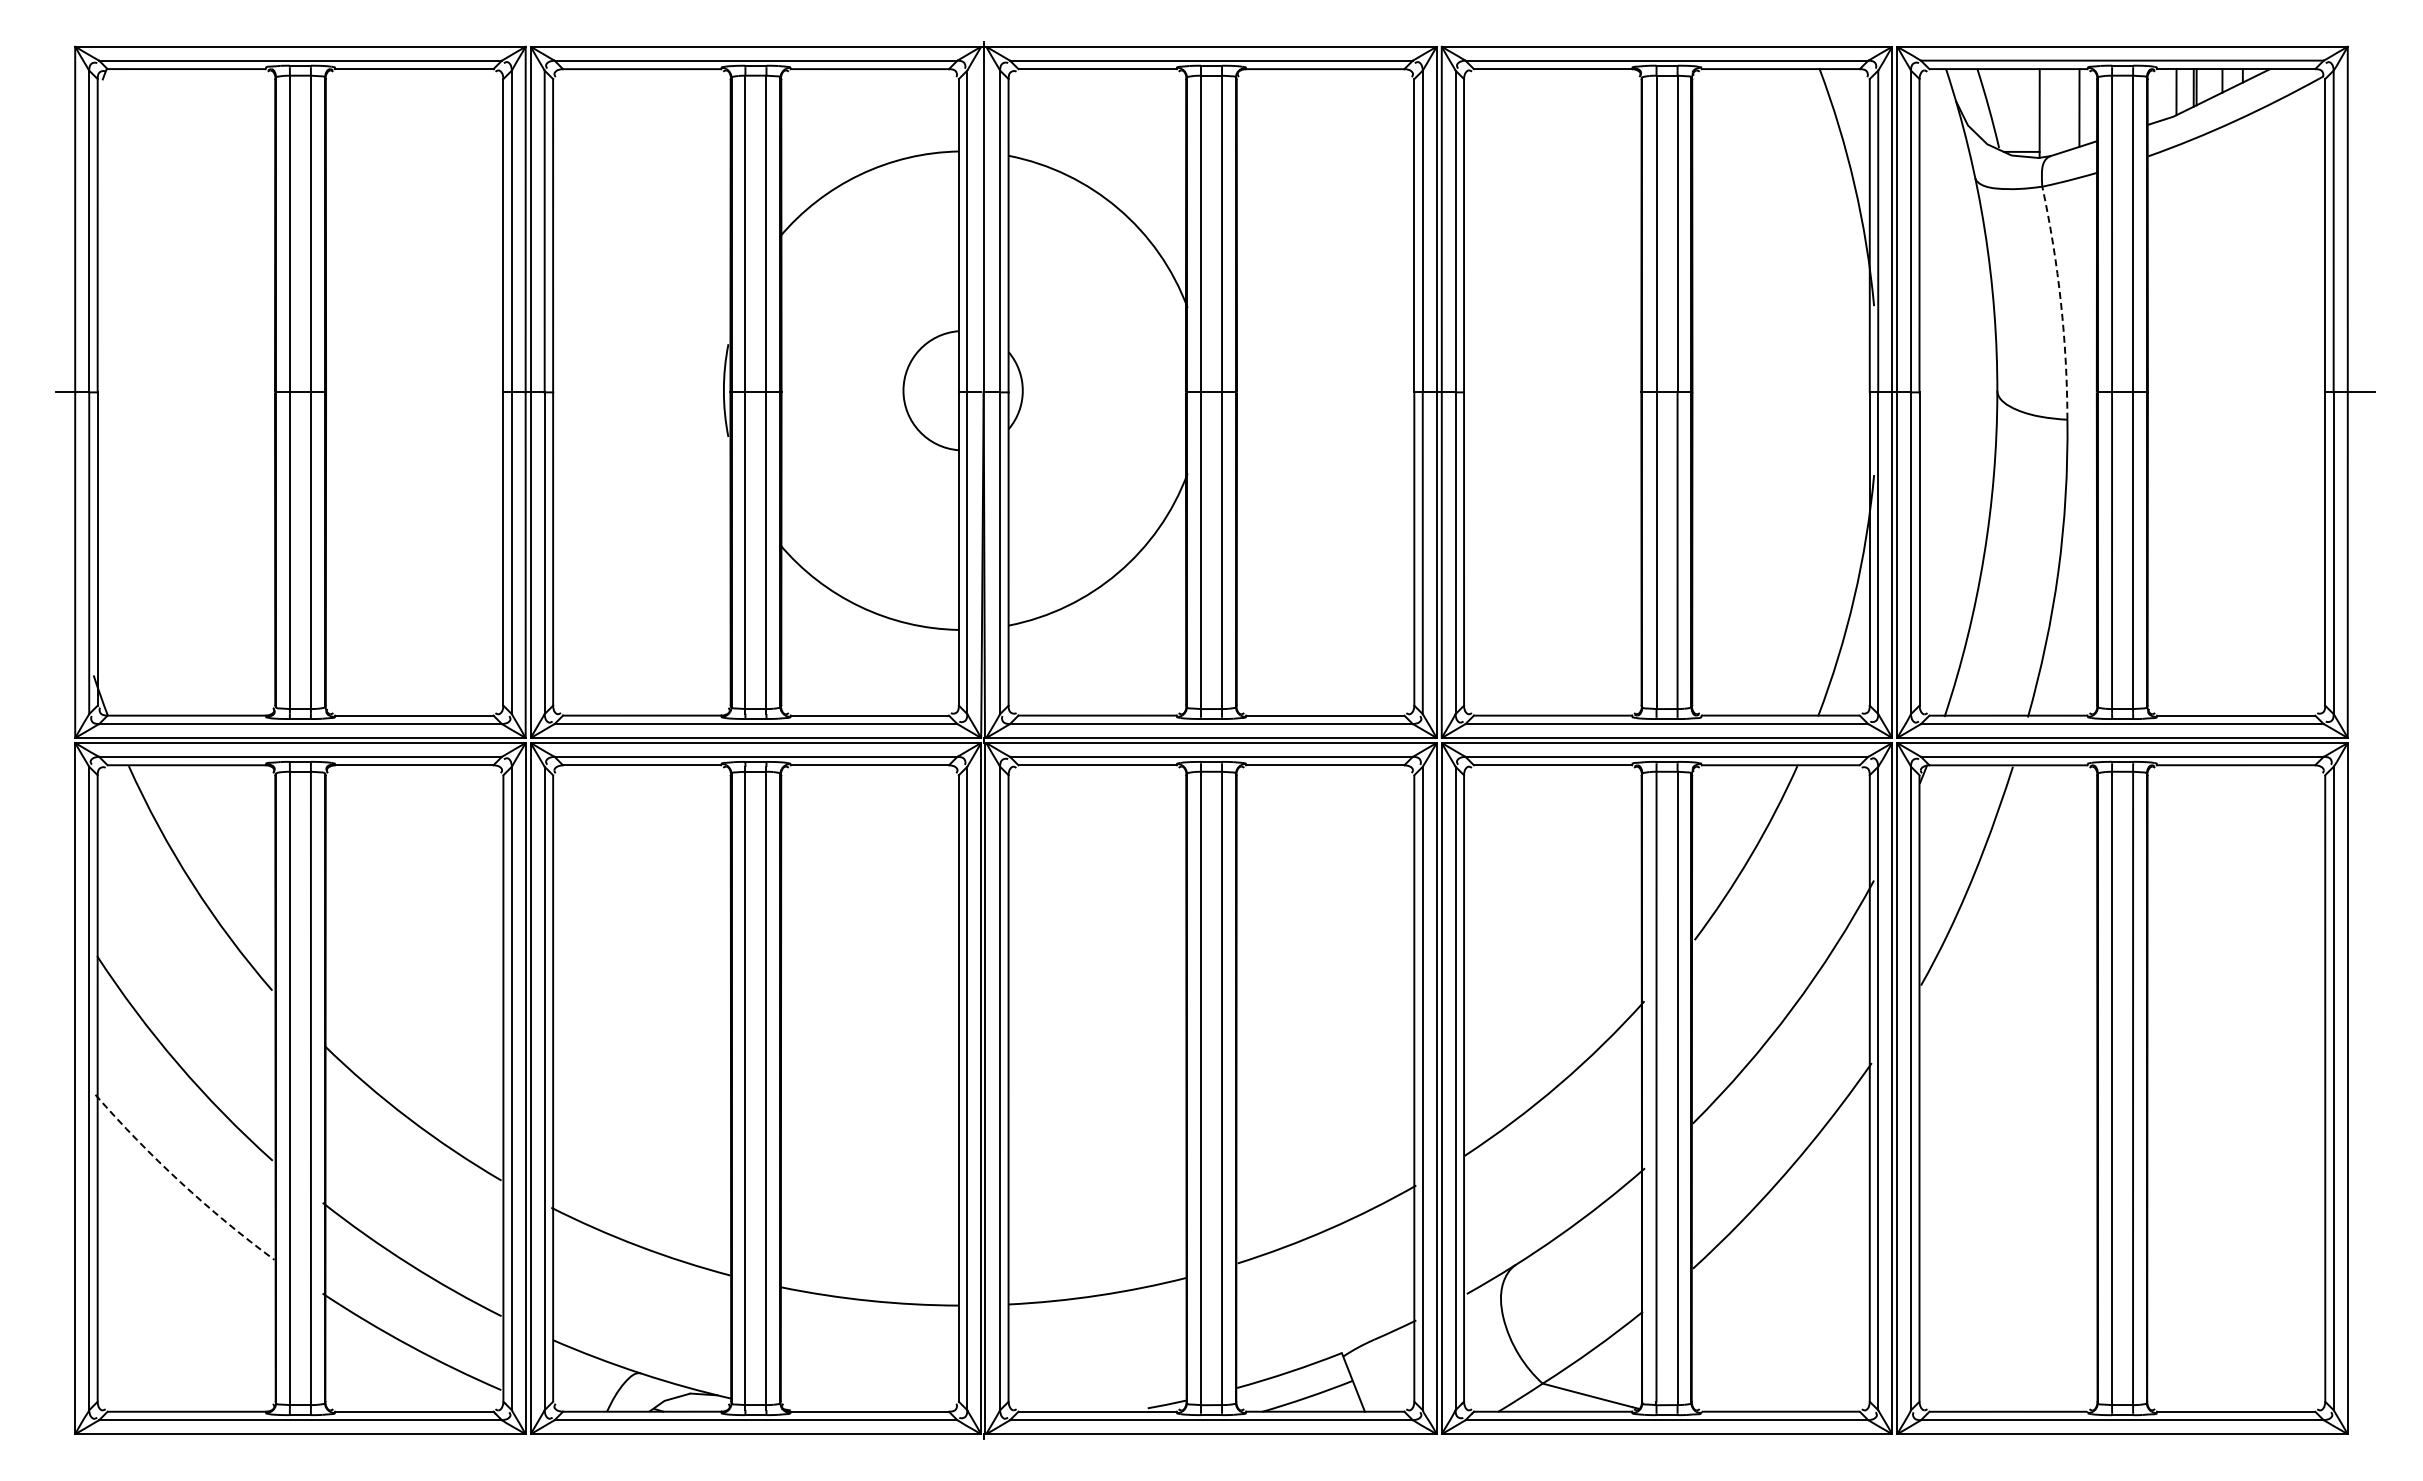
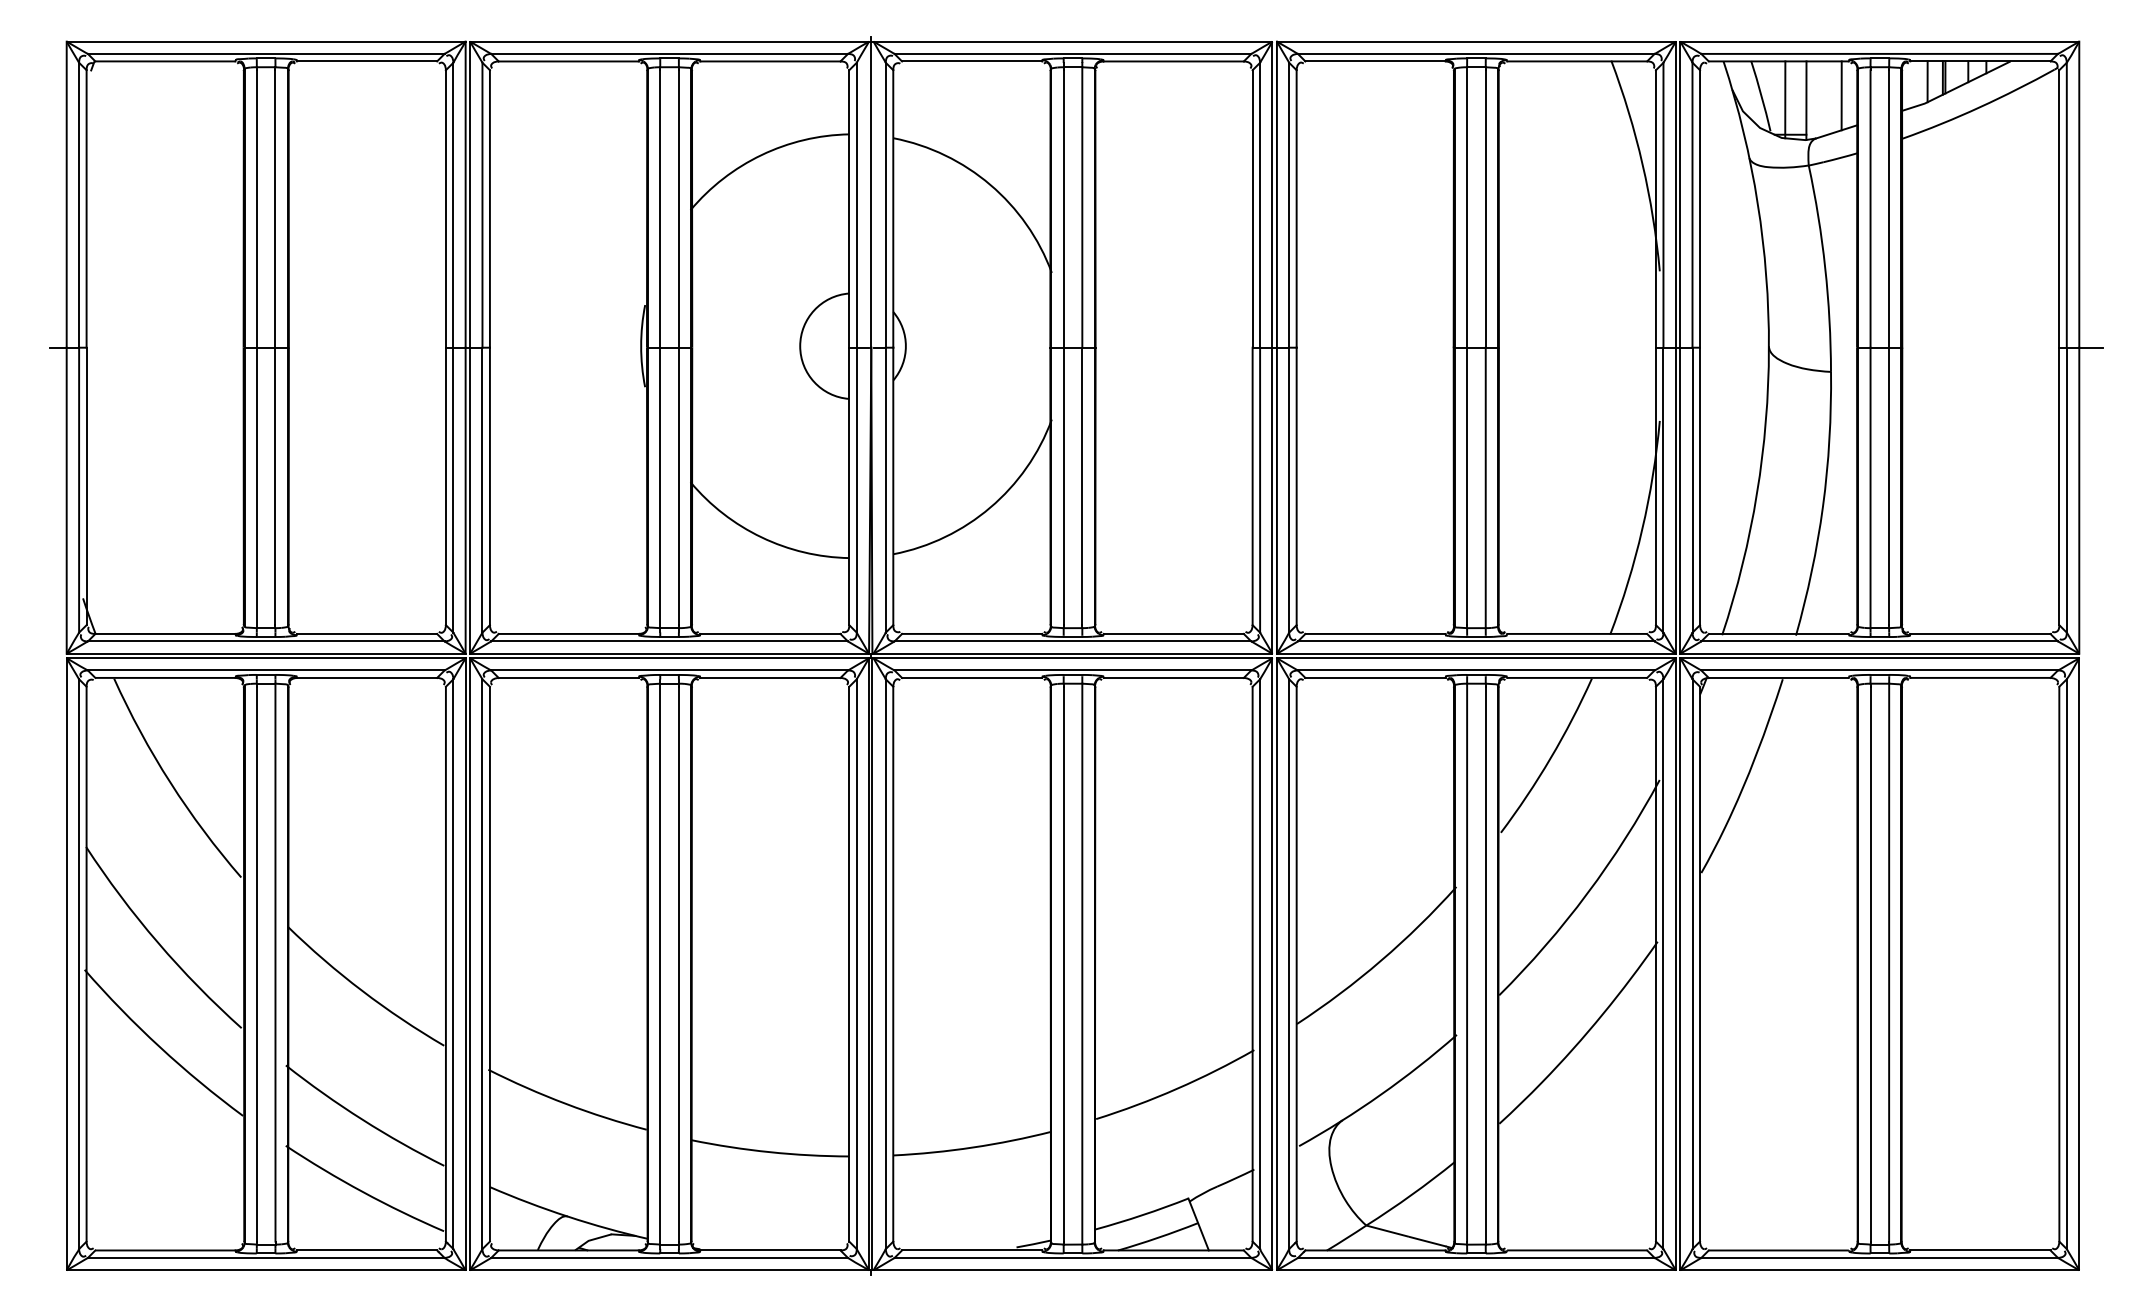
line: (2015, 112) -> (1785, 99), added
arc: (2060, 302) -> (1824, 268), dashed -> solid
arc: (180, 1182) -> (159, 1047), dashed -> solid

